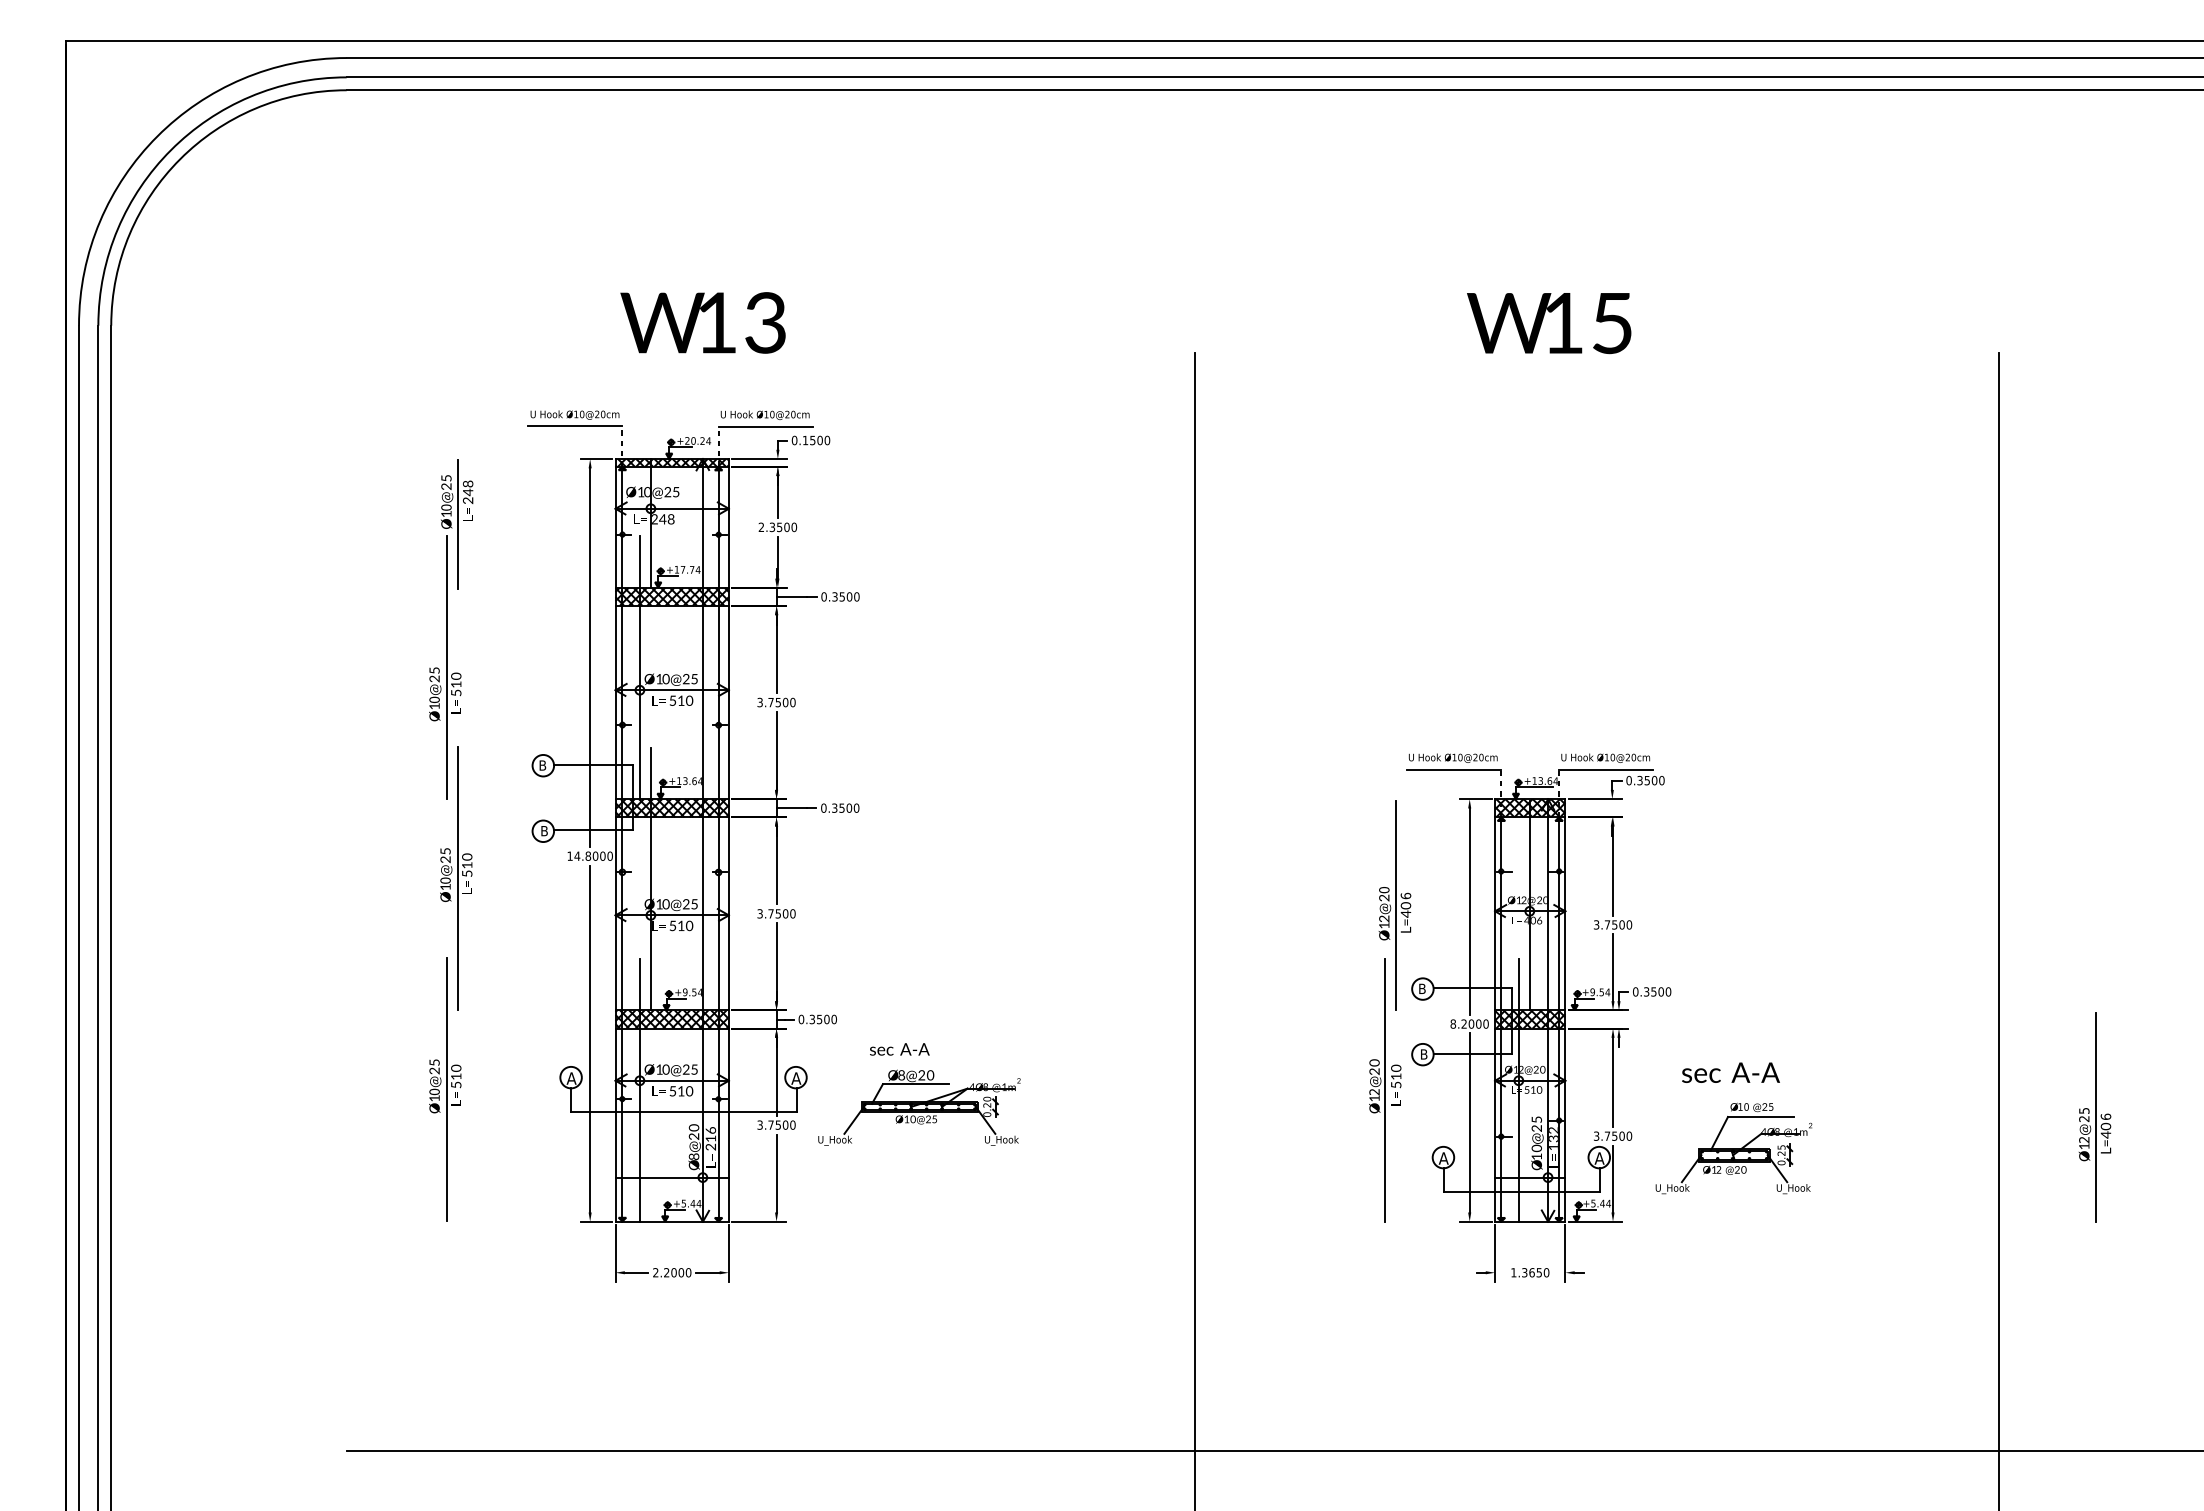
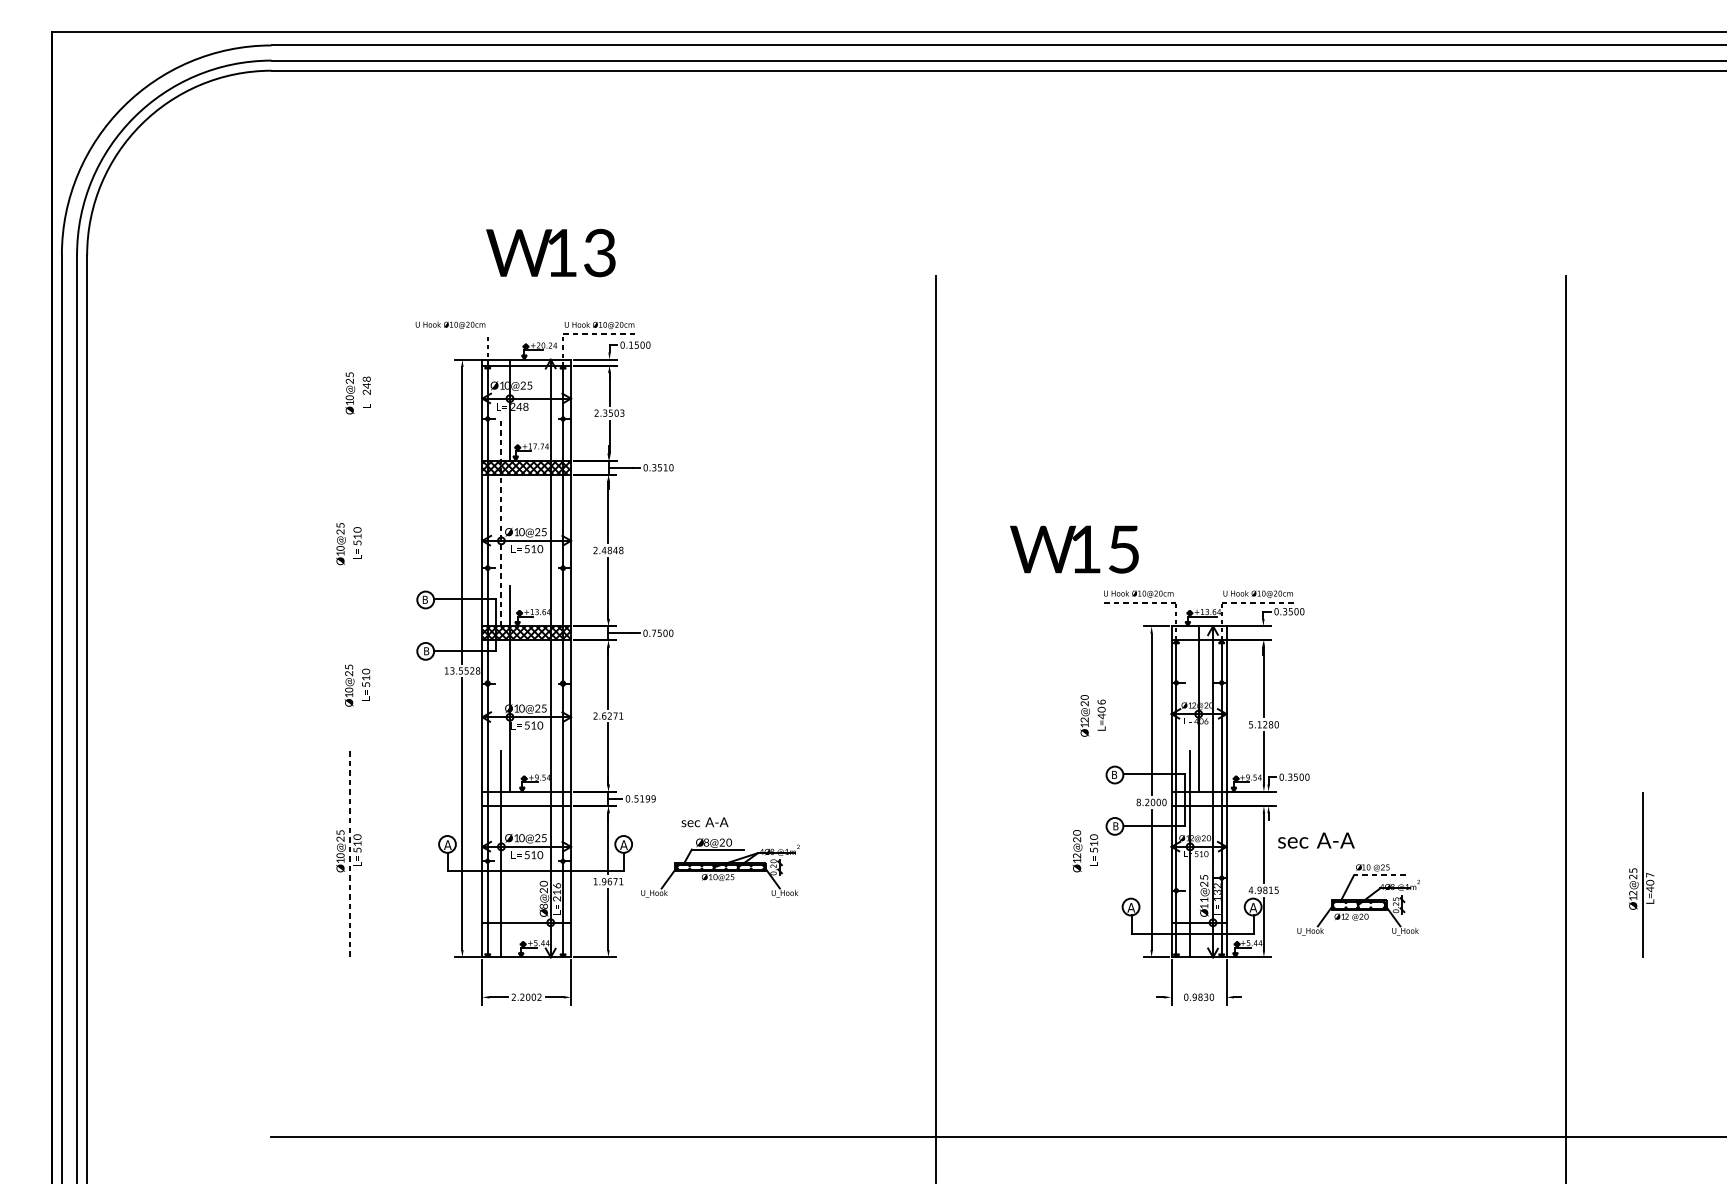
text: (1549, 323) -> (1074, 549), moved
line: (575, 426) -> (450, 334), removed
line: (766, 426) -> (600, 334), solid -> dashed
hatch: (671, 462) -> (526, 362), removed
line: (457, 523) -> (358, 410), removed
text: (794, 527) -> (622, 413), 2.3500 -> 2.3503
text: (849, 596) -> (665, 467), 0.3500 -> 0.3510
line: (446, 667) -> (349, 523), removed
line: (639, 667) -> (501, 523), solid -> dashed
text: (776, 702) -> (608, 550), 3.7500 -> 2.4848
line: (1453, 769) -> (1138, 602), solid -> dashed
line: (1606, 769) -> (1258, 602), solid -> dashed
text: (834, 807) -> (653, 632), 0.3500 -> 0.7500
hatch: (1530, 808) -> (1199, 633), removed
text: (593, 855) -> (465, 670), 14.8000 -> 13.5528
line: (457, 877) -> (358, 687), removed
line: (1396, 905) -> (1094, 709), removed
text: (776, 913) -> (608, 715), 3.7500 -> 2.6271
text: (1609, 924) -> (1261, 724), 3.7500 -> 5.1280
hatch: (671, 1019) -> (526, 798), removed
text: (822, 1019) -> (644, 798), 0.3500 -> 0.5199
hatch: (1530, 1019) -> (1199, 798), removed
text: (1730, 1072) -> (1316, 840), moved
line: (446, 1089) -> (349, 853), solid -> dashed
line: (1385, 1089) -> (1085, 853), removed
line: (1760, 1116) -> (1379, 874), solid -> dashed
text: (2105, 1116) -> (1649, 874), 6 -> 7
text: (776, 1124) -> (608, 881), 3.7500 -> 1.9671
text: (1612, 1135) -> (1263, 889), 3.7500 -> 4.9815
text: (1536, 1148) -> (1203, 899), 10 -> 11
text: (688, 1272) -> (539, 997), 2.2000 -> 2.2002
text: (1526, 1272) -> (1196, 997), 1.3650 -> 0.9830

